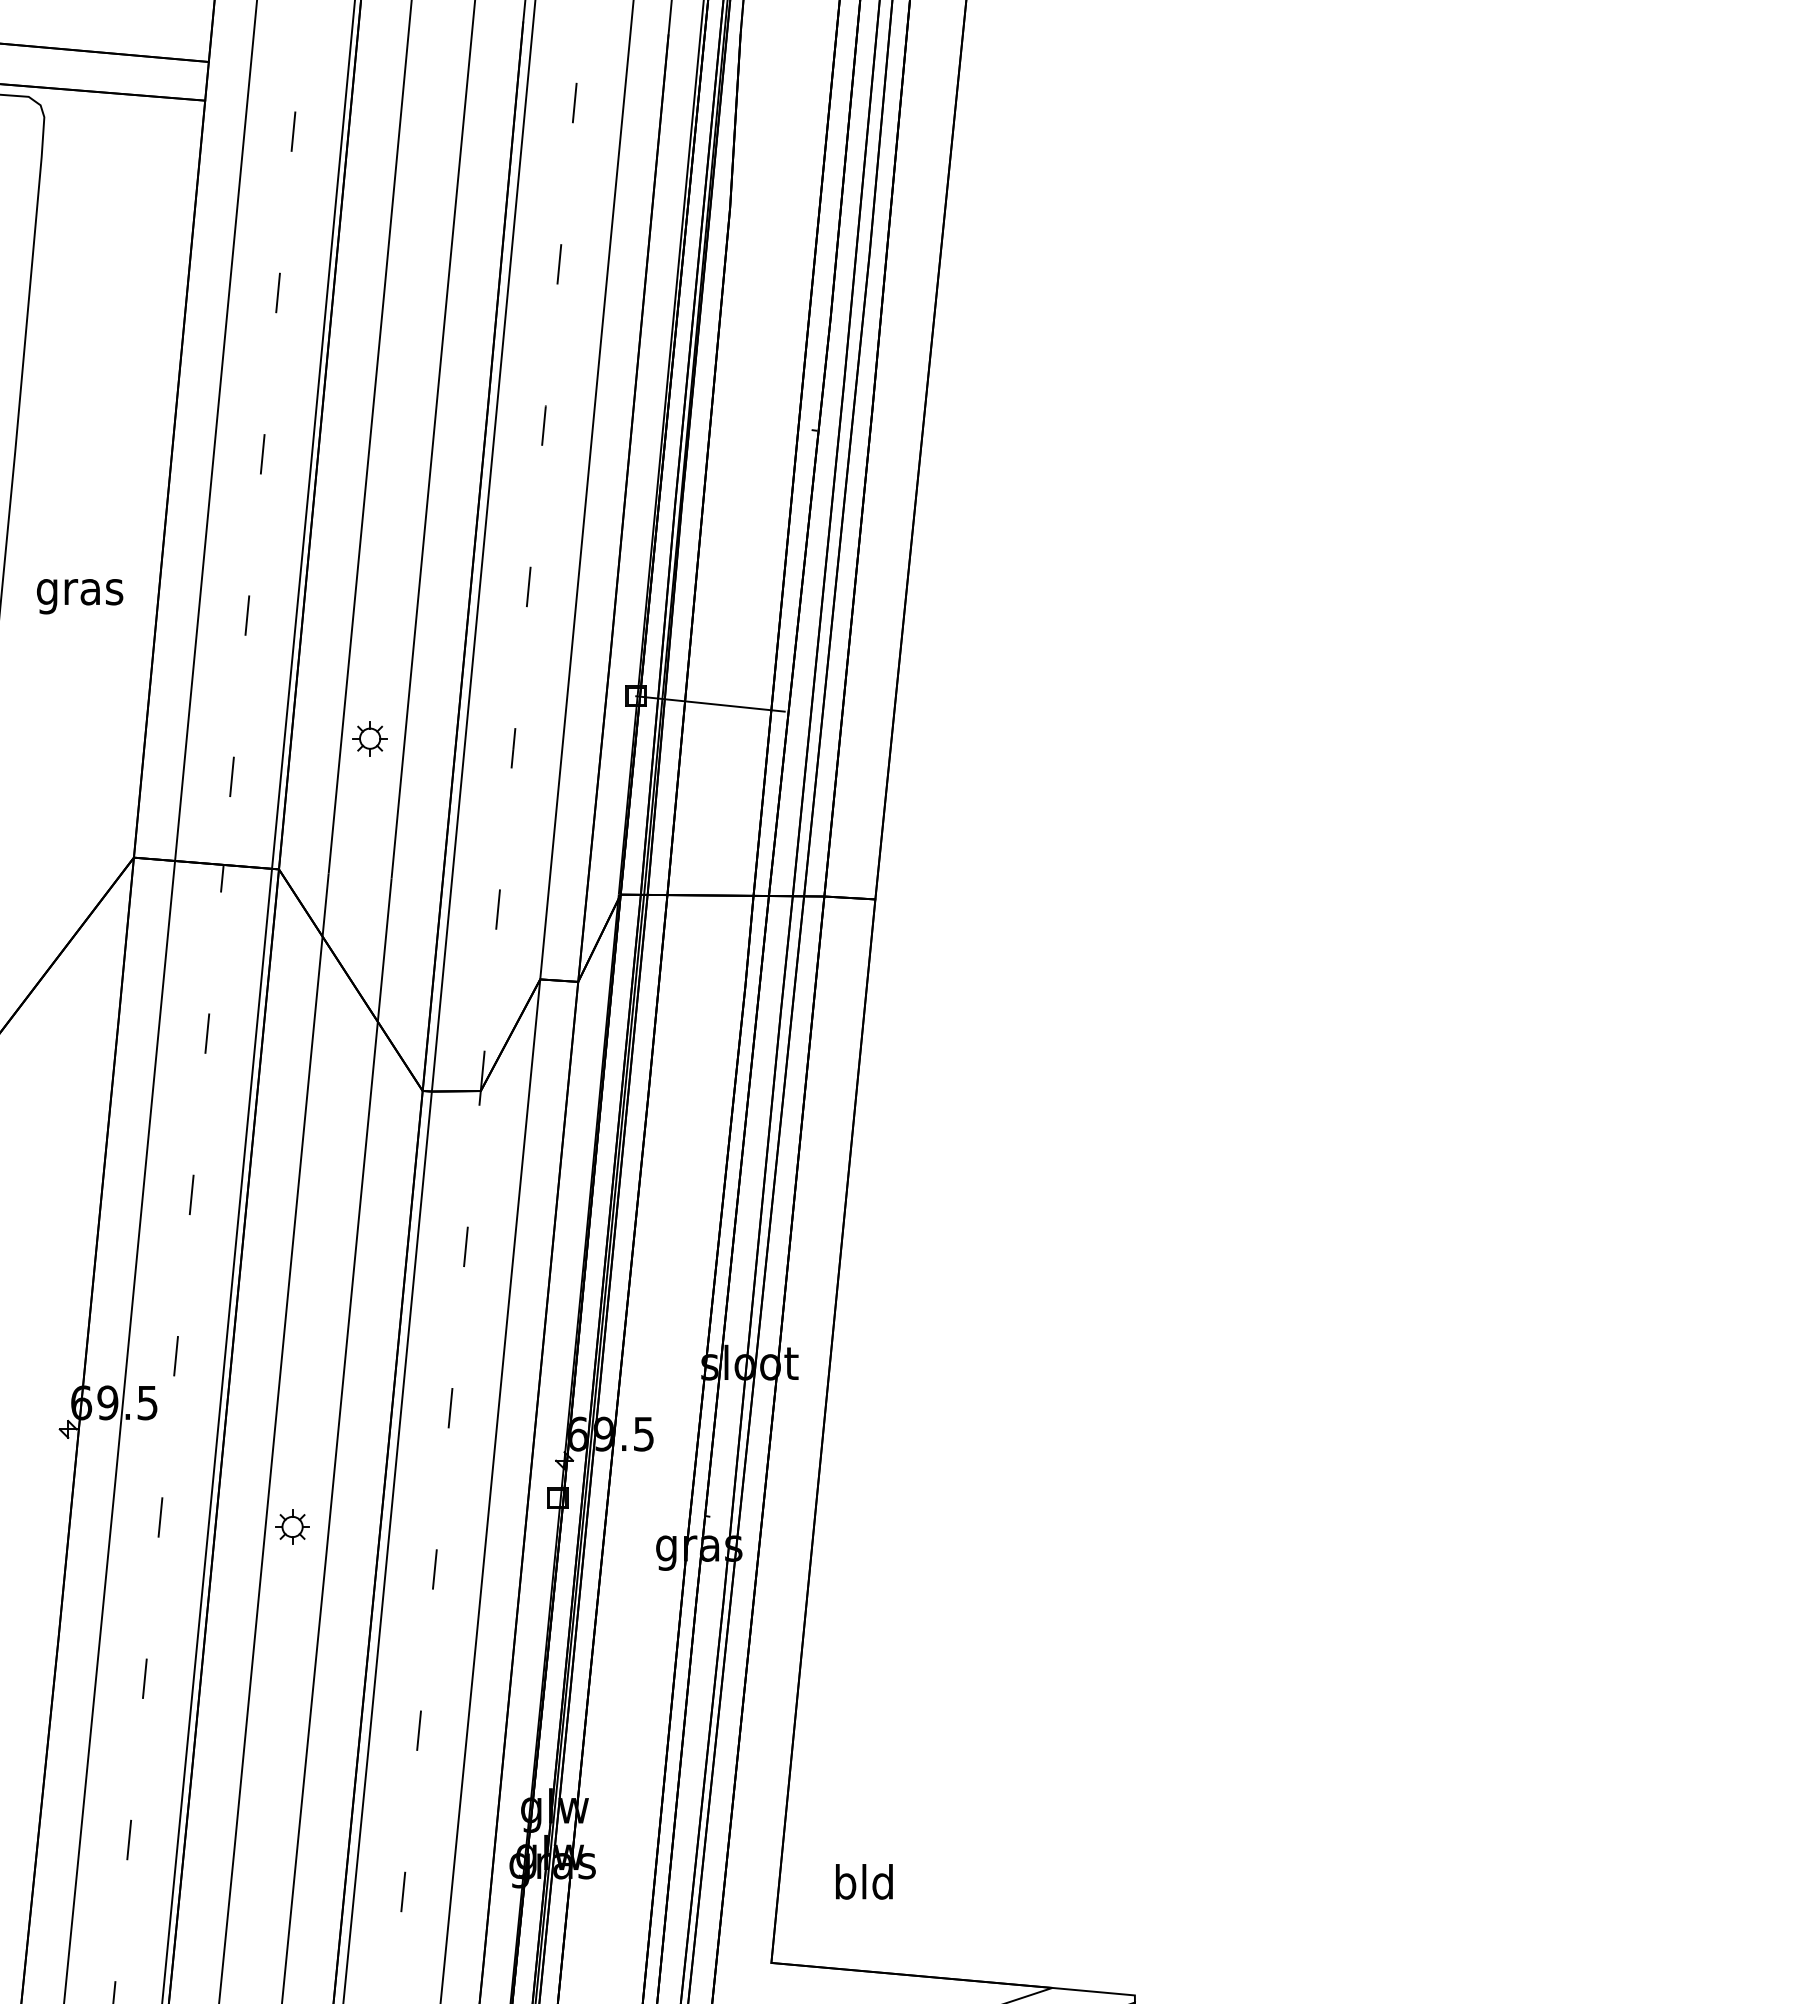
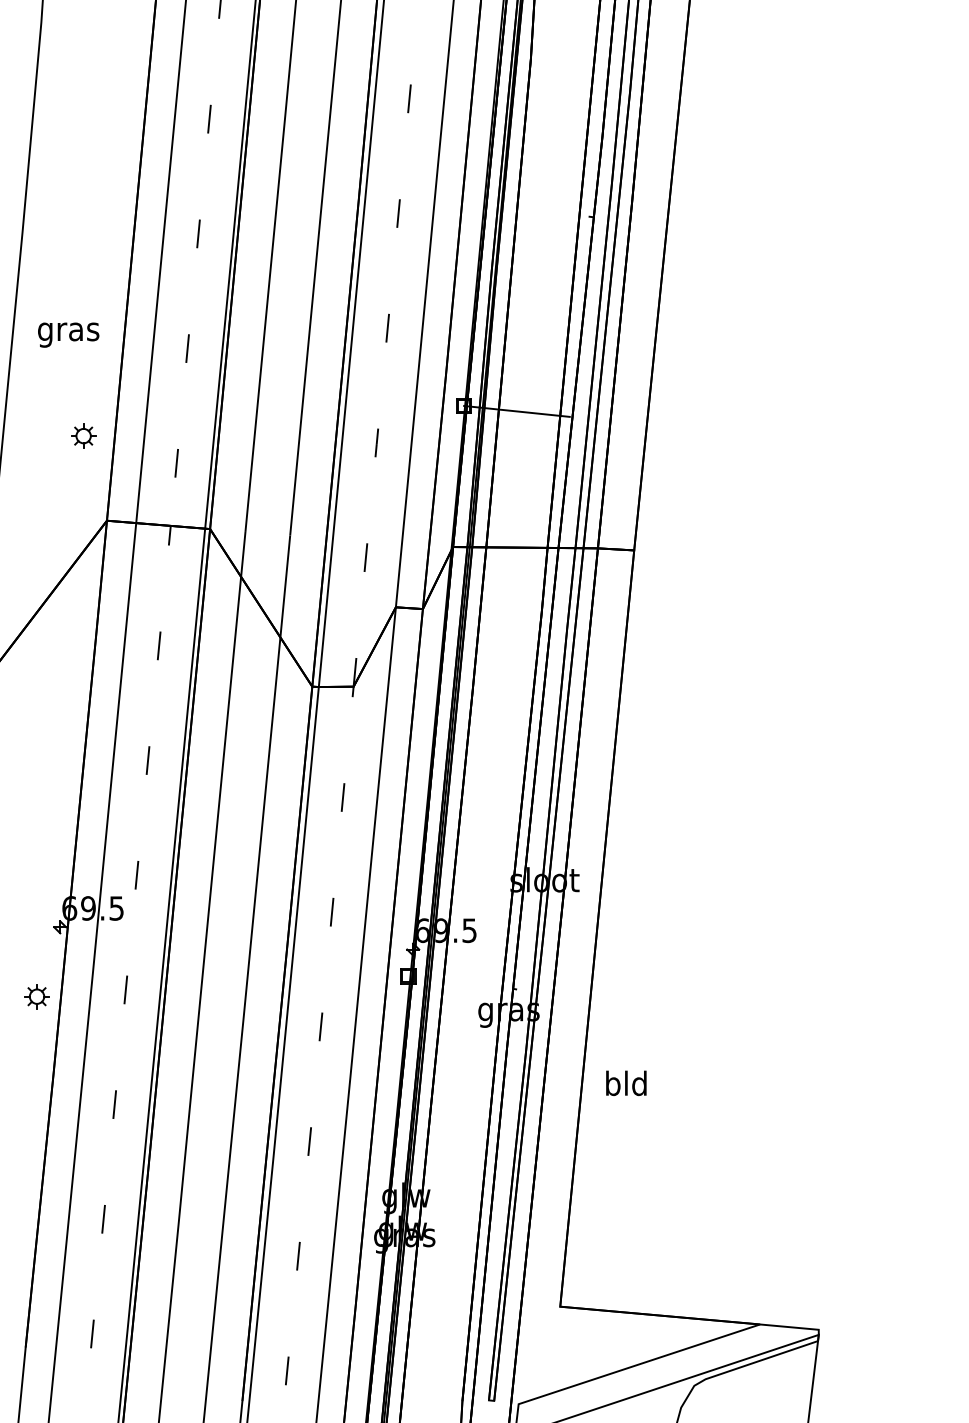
part: (369, 738) -> (83, 435), moved
part: (292, 1526) -> (36, 996), moved
text: (864, 1881) -> (626, 1083), moved

